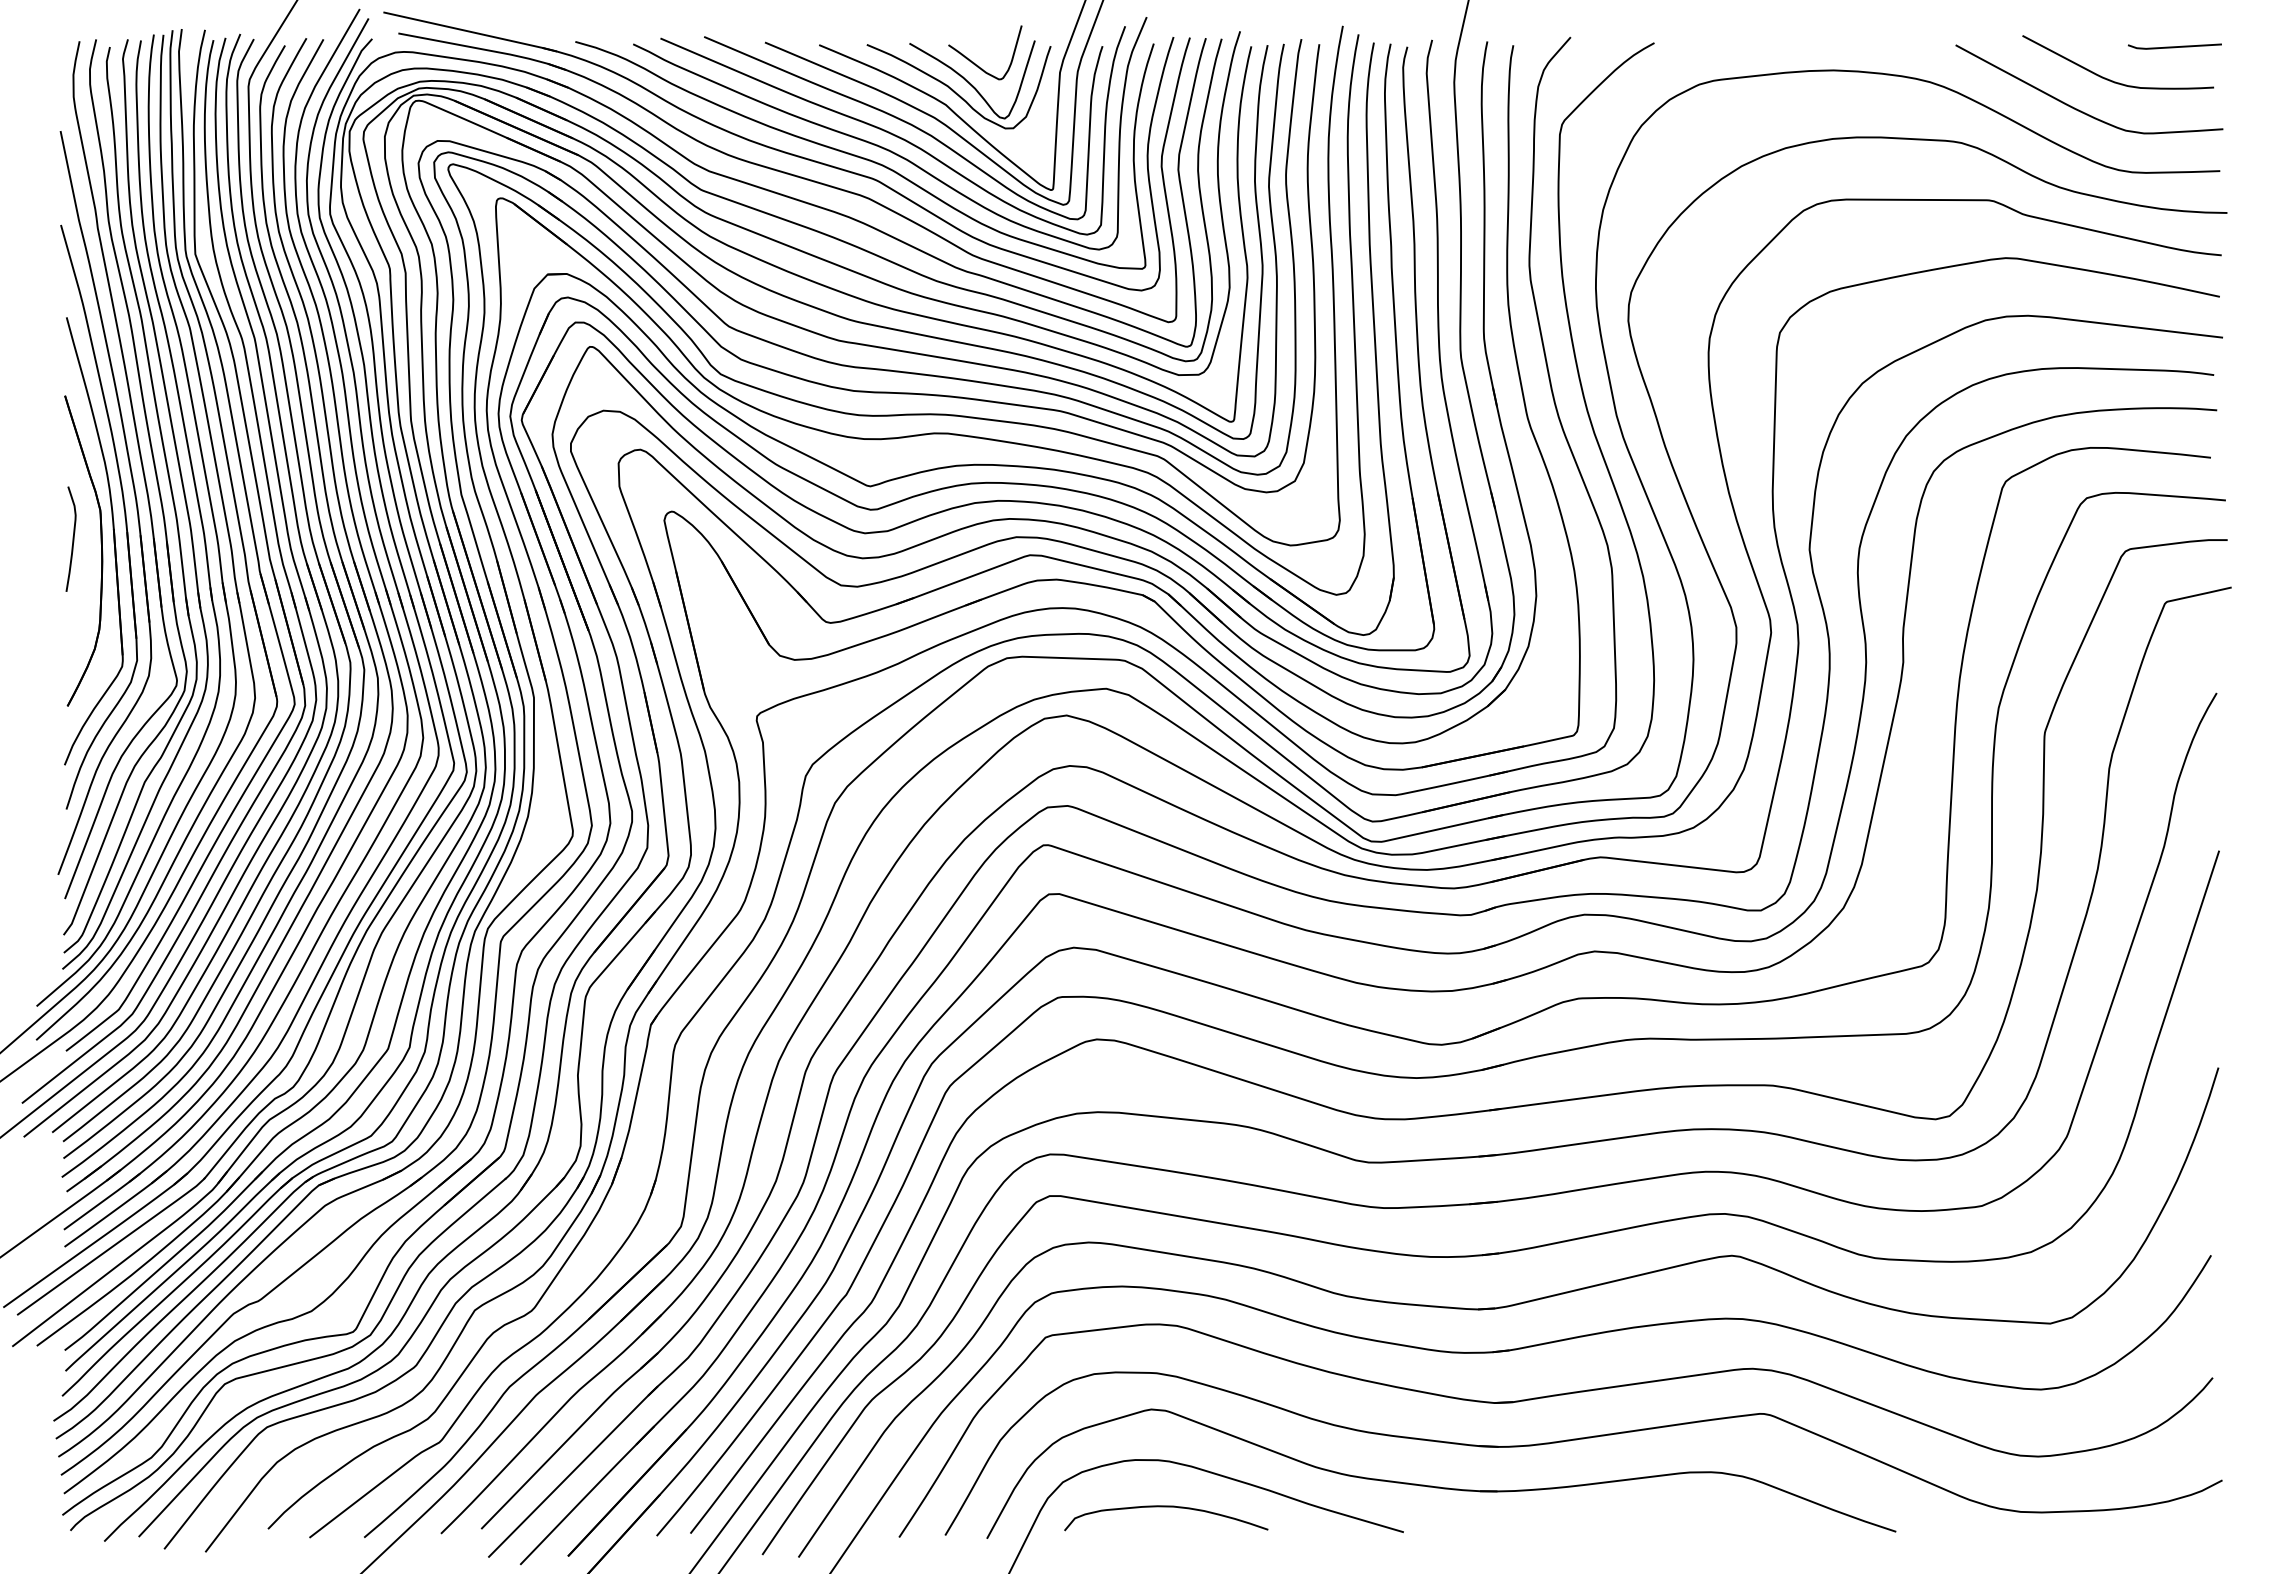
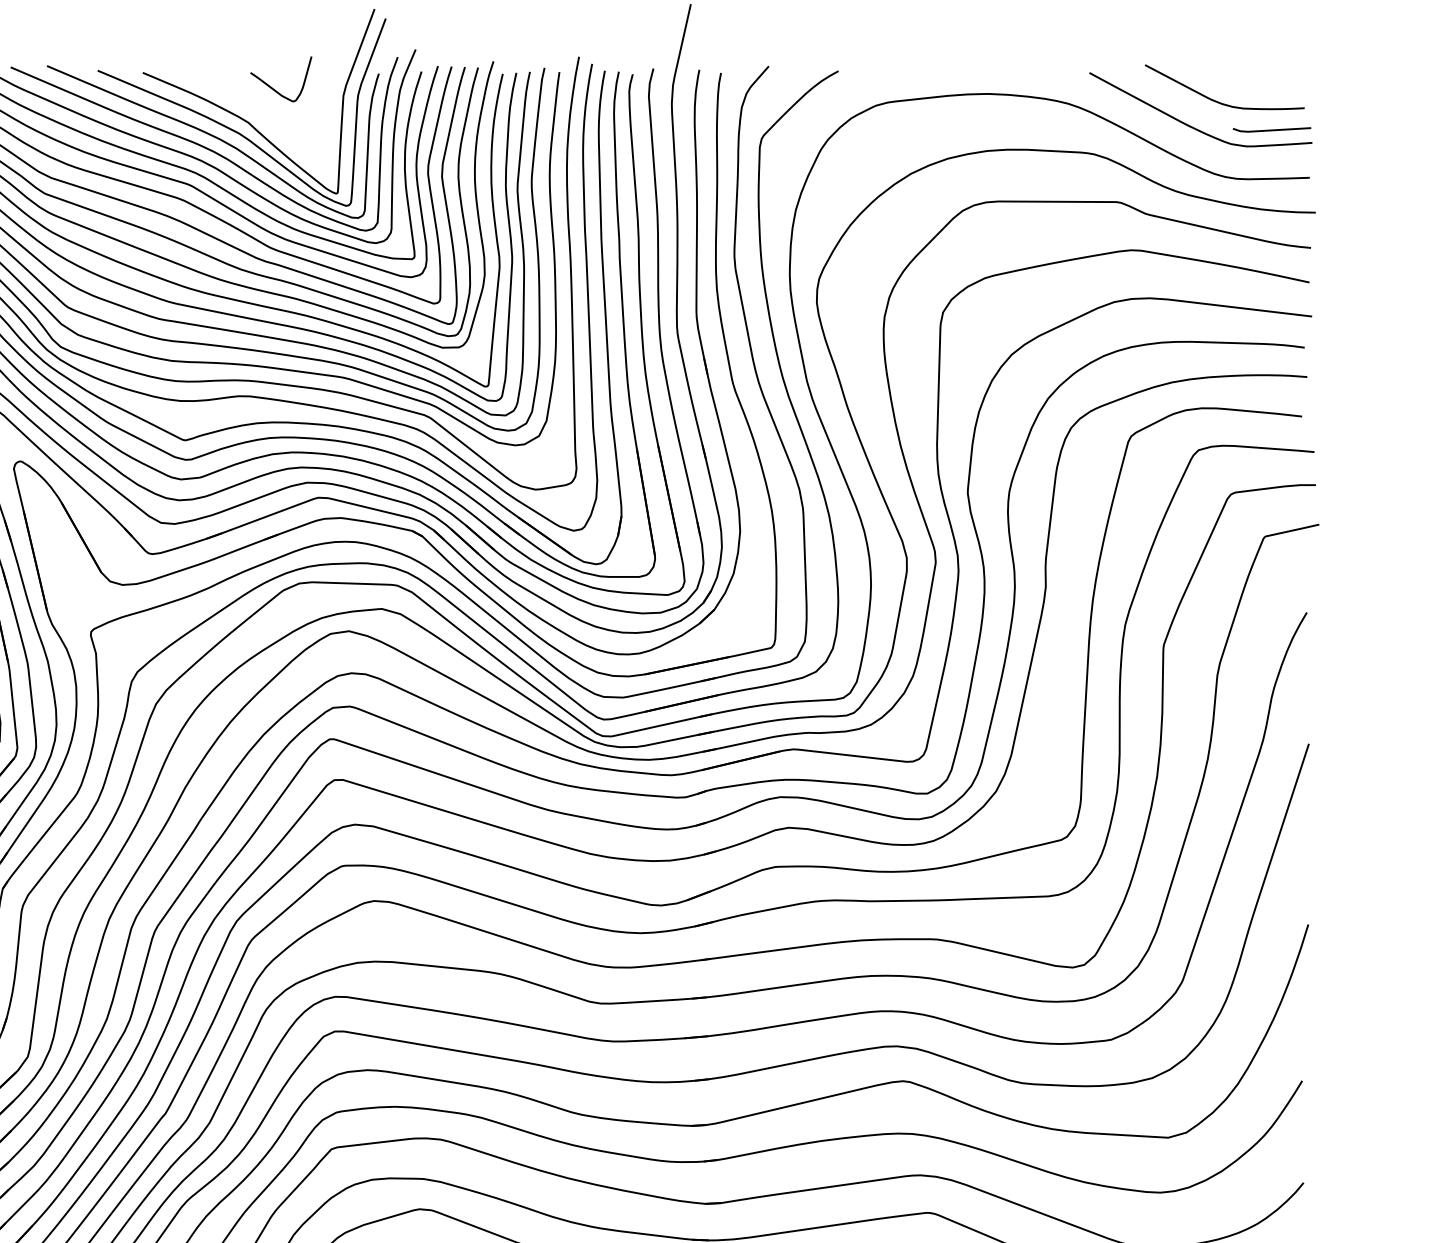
line: (2174, 46) -> (1271, 129), moved
part: (963, 79) -> (263, 101), removed

